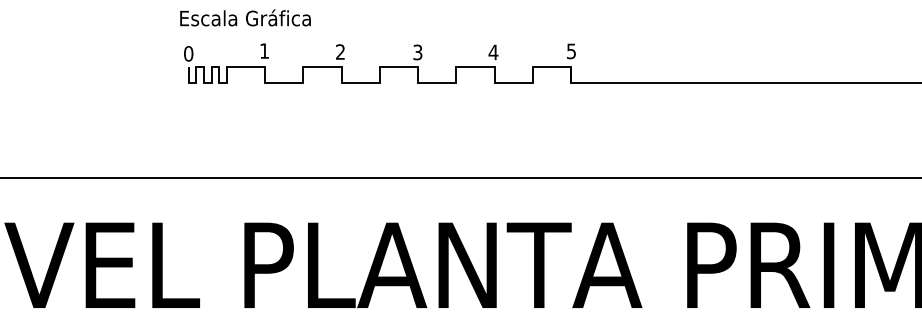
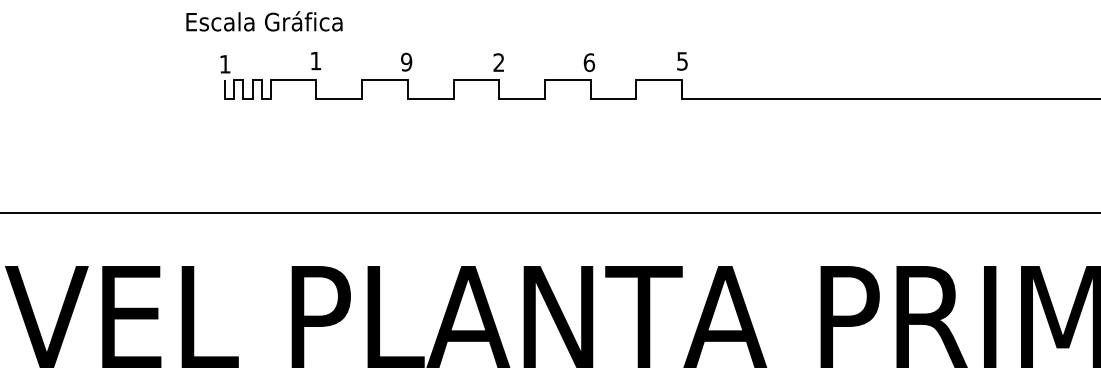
text: (245, 17) -> (264, 20), moved
text: (340, 51) -> (406, 61), 2 -> 9
text: (417, 52) -> (498, 62), 3 -> 2
text: (493, 52) -> (589, 62), 4 -> 6
text: (188, 53) -> (224, 63), 0 -> 1

